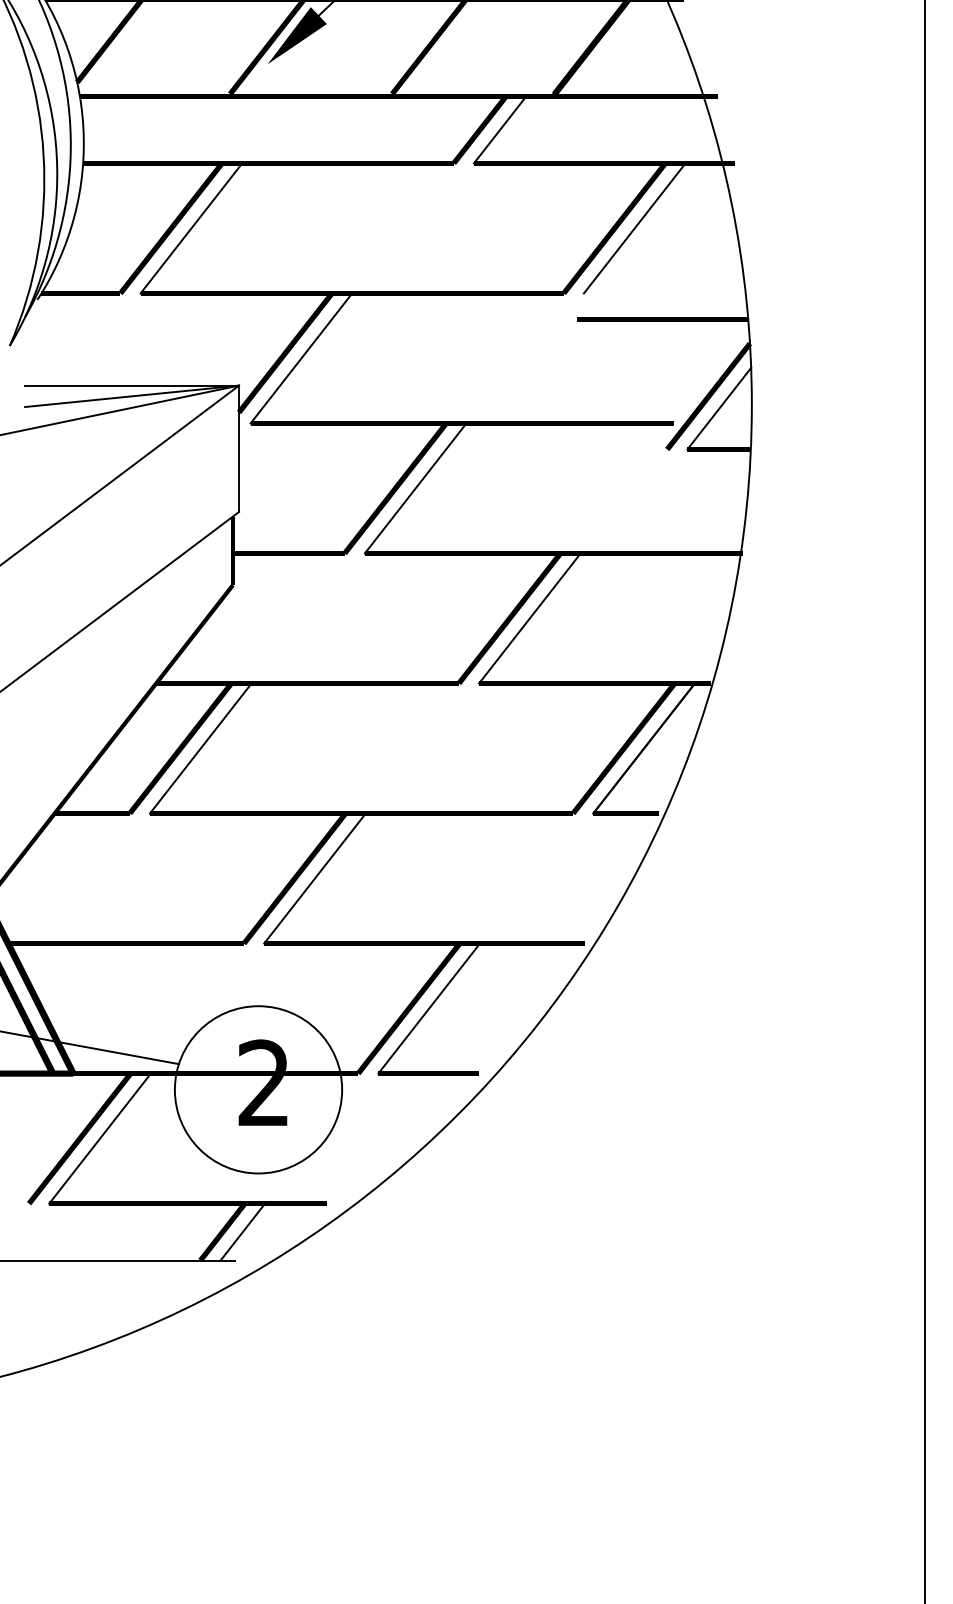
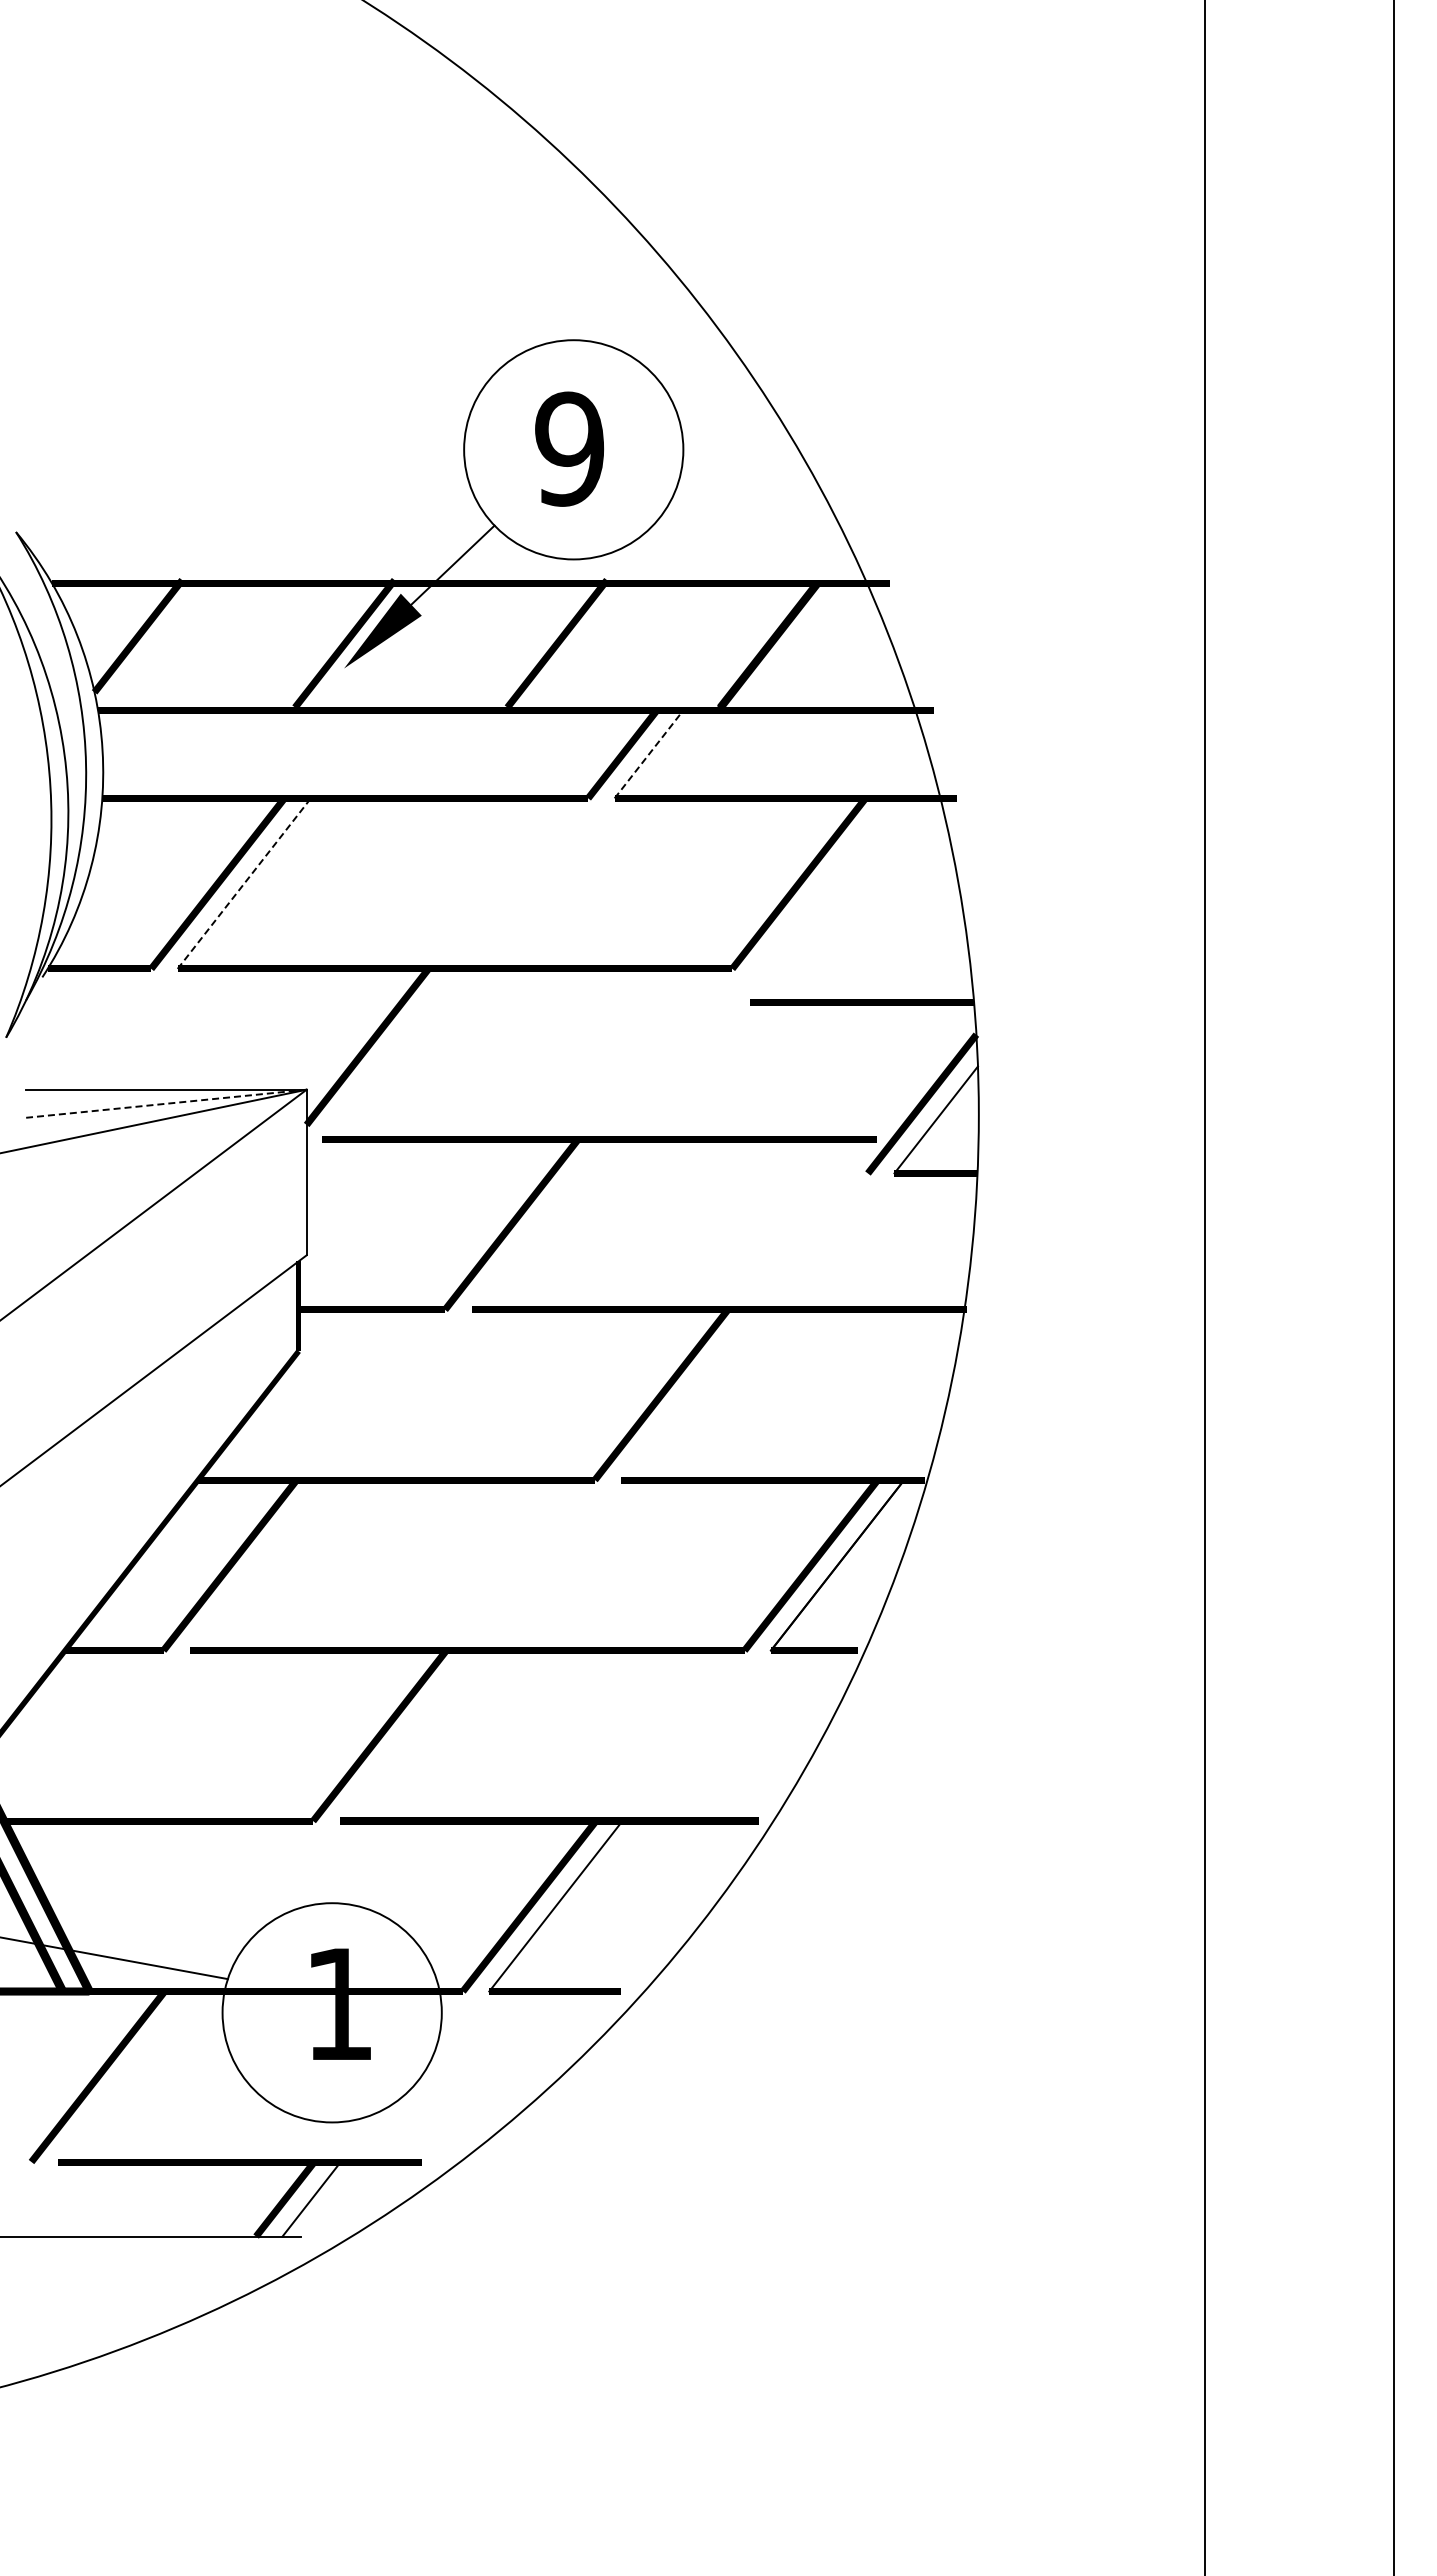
line: (499, 130) -> (648, 755), solid -> dashed
line: (191, 228) -> (244, 883), solid -> dashed
line: (634, 228) -> (824, 883), removed
line: (300, 357) -> (387, 1053), removed
line: (132, 396) -> (166, 1103), solid -> dashed
line: (415, 488) -> (537, 1224), removed
line: (529, 618) -> (687, 1394), removed
line: (200, 748) -> (256, 1565), removed
line: (314, 878) -> (405, 1735), removed
text: (263, 1081) -> (338, 2002), 2 -> 1
line: (100, 1138) -> (124, 2076), removed

